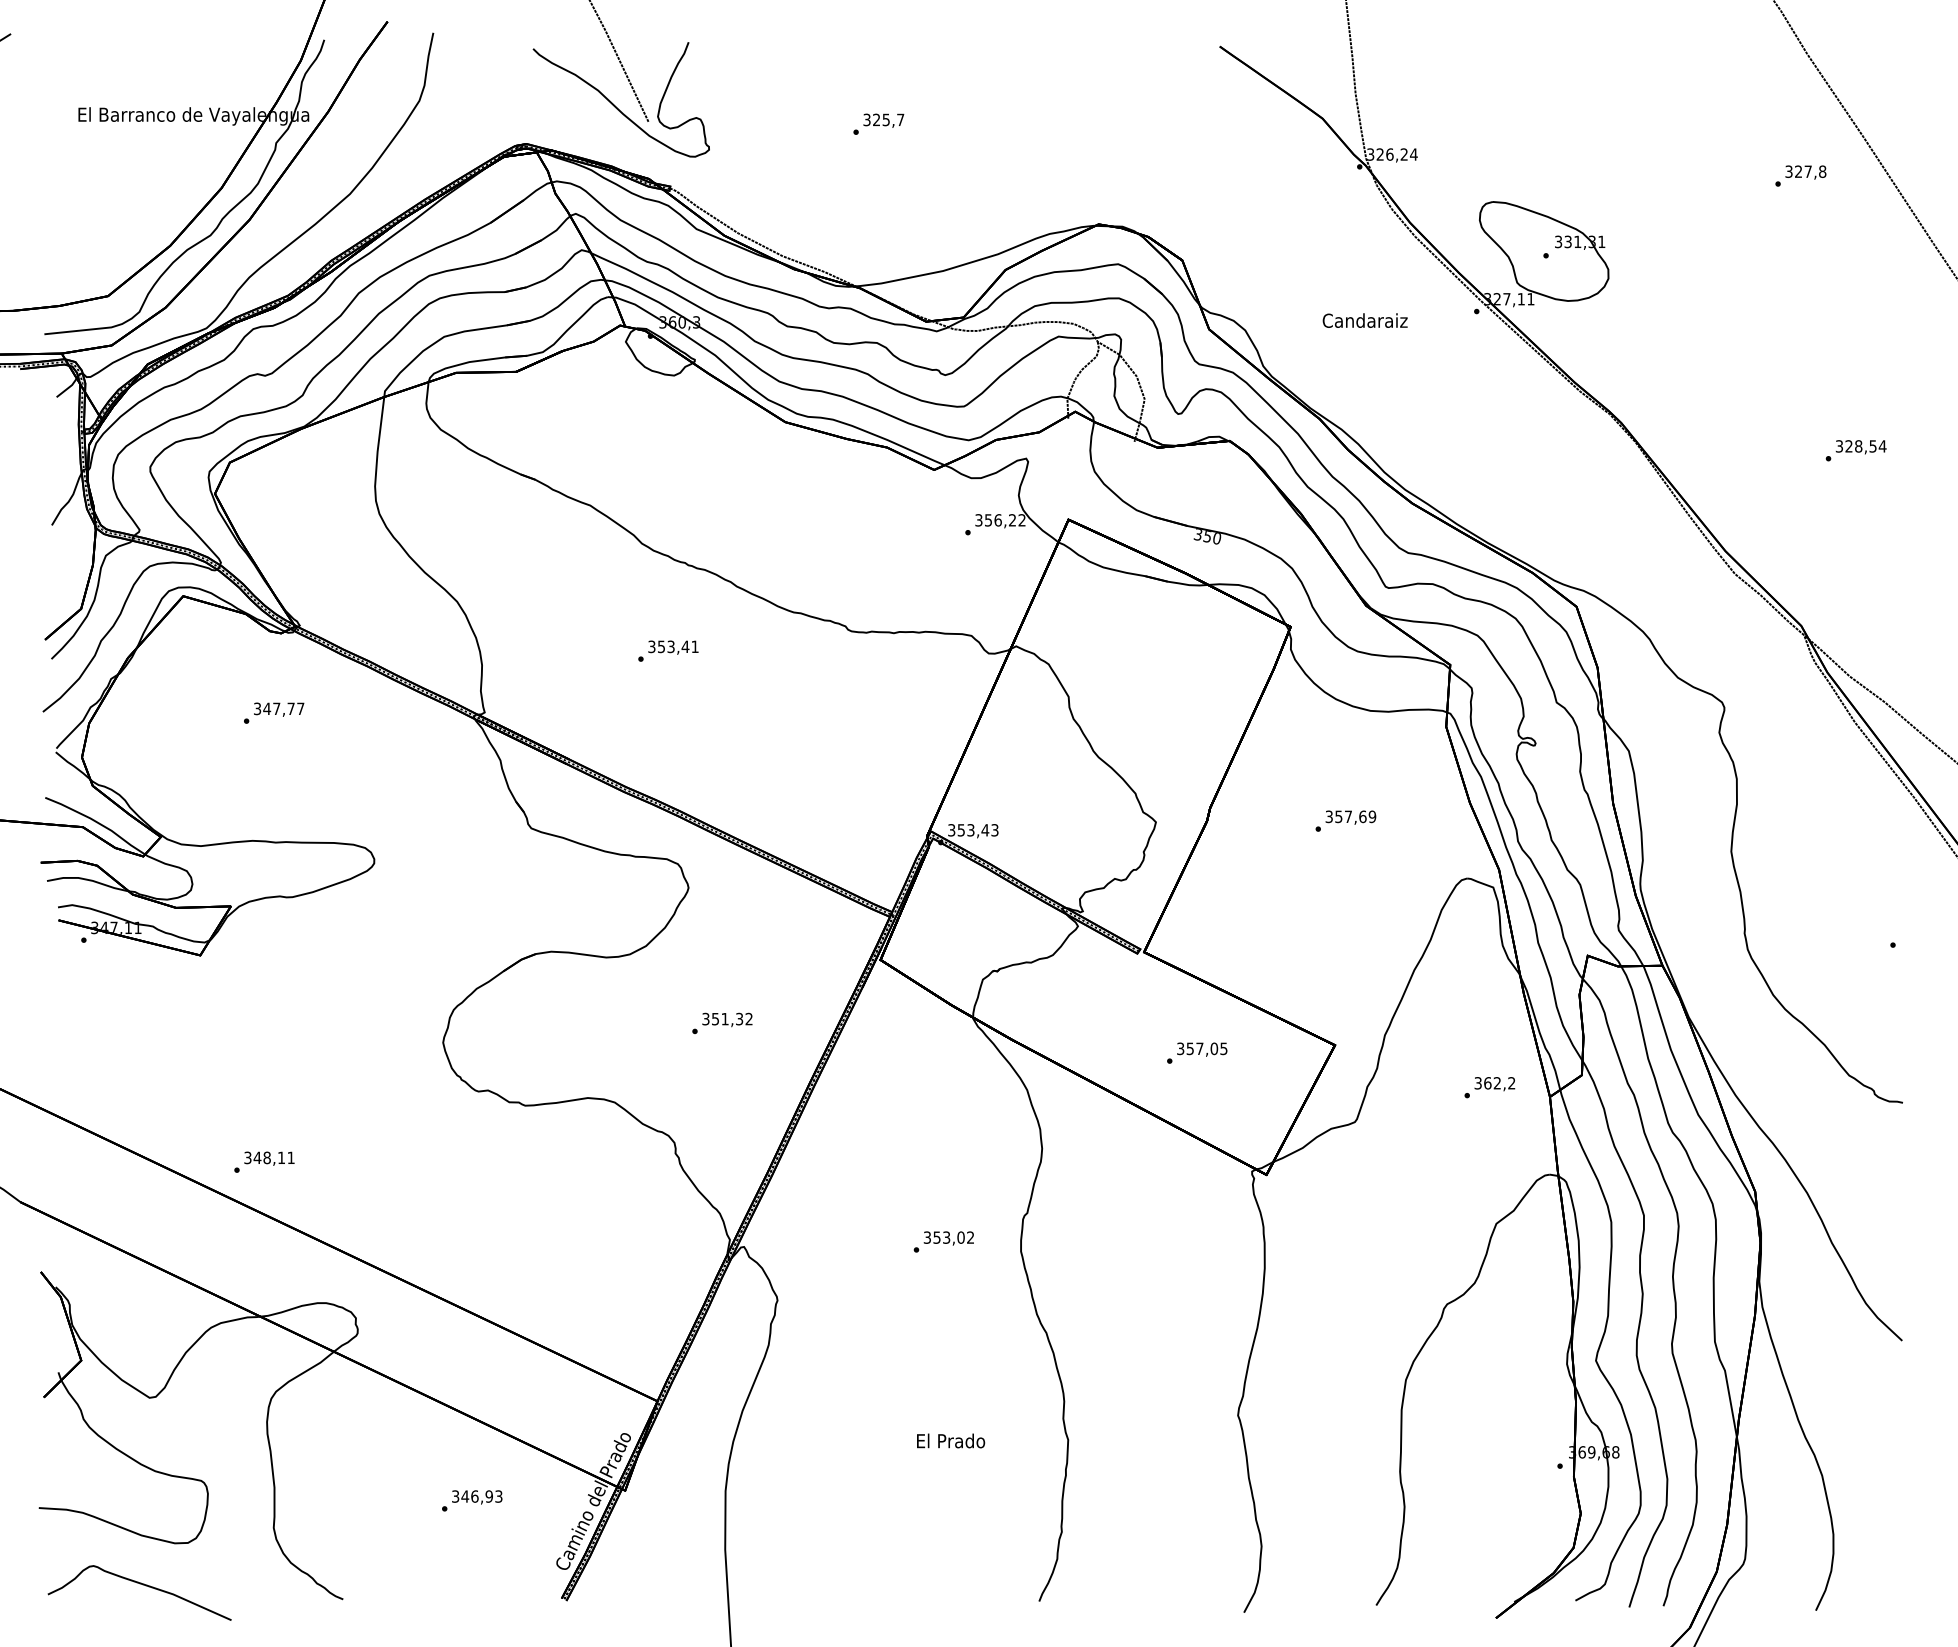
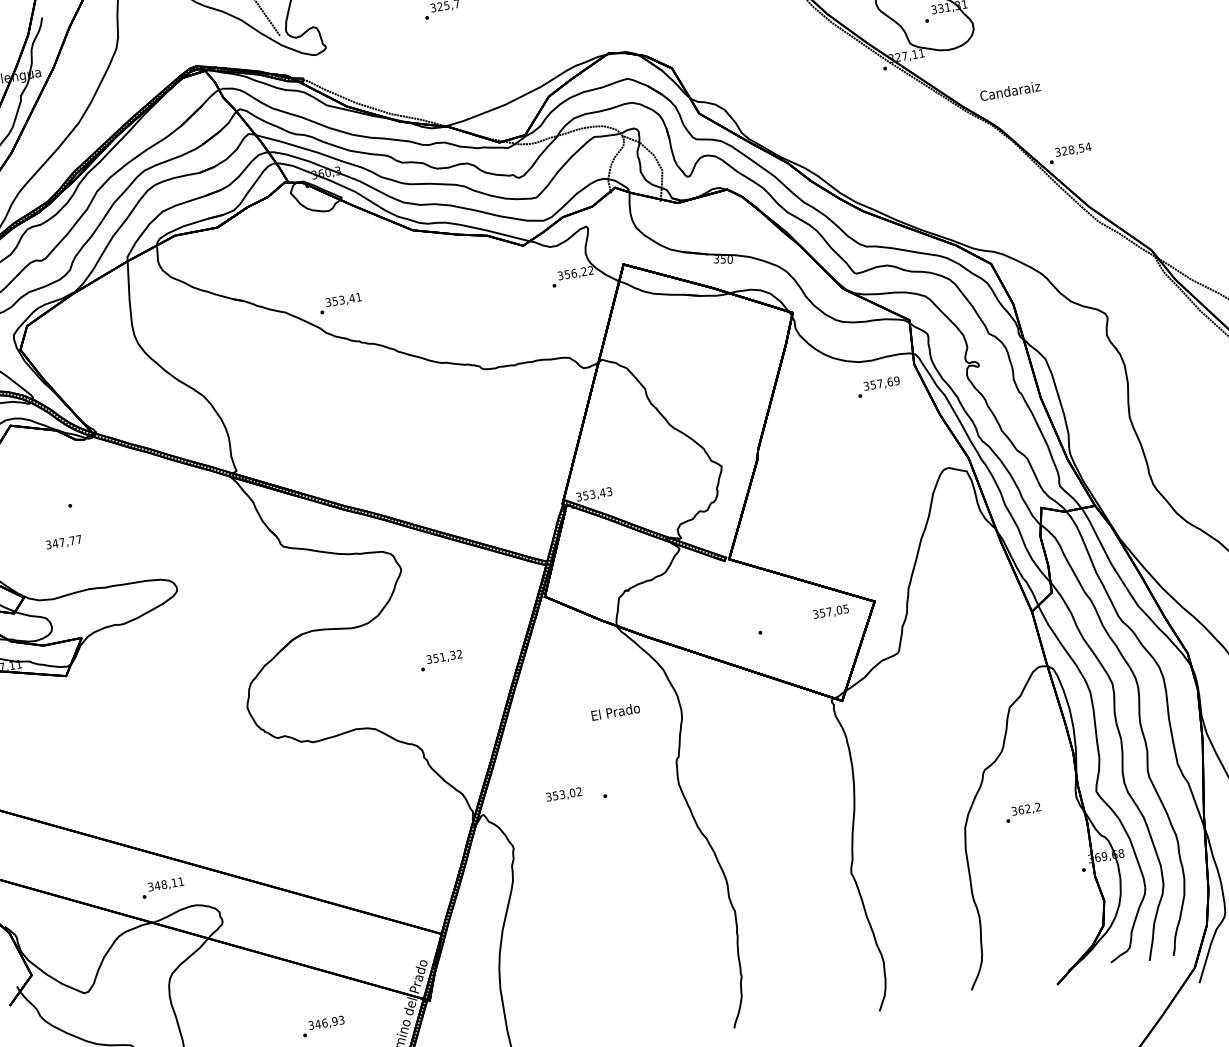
text: (1364, 320) -> (1009, 91), moved
text: (1855, 450) -> (1069, 153), moved
text: (668, 650) -> (340, 303), moved
text: (279, 709) -> (64, 542), moved
text: (1345, 820) -> (878, 386), moved
text: (1202, 1049) -> (831, 612), moved
text: (1489, 1087) -> (1022, 812), moved
text: (264, 1161) -> (162, 887), moved
text: (948, 1238) -> (563, 795), moved
text: (951, 1440) -> (616, 711), moved

